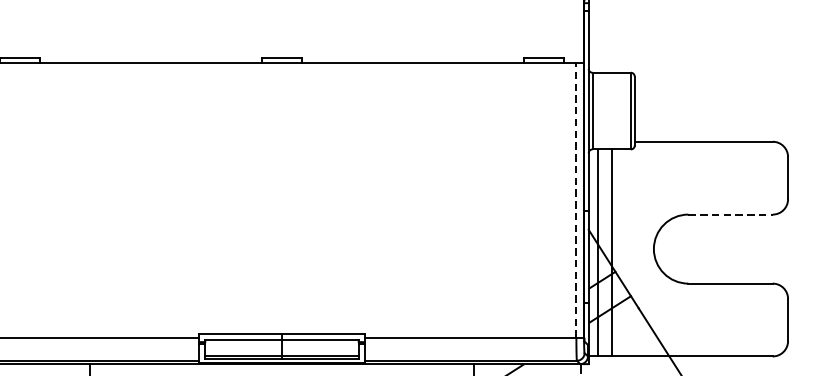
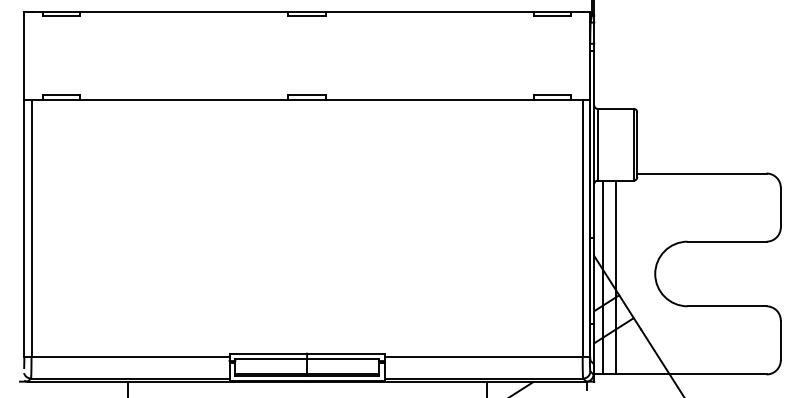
line: (576, 200) -> (582, 228), dashed -> solid
line: (731, 214) -> (727, 241), dashed -> solid

